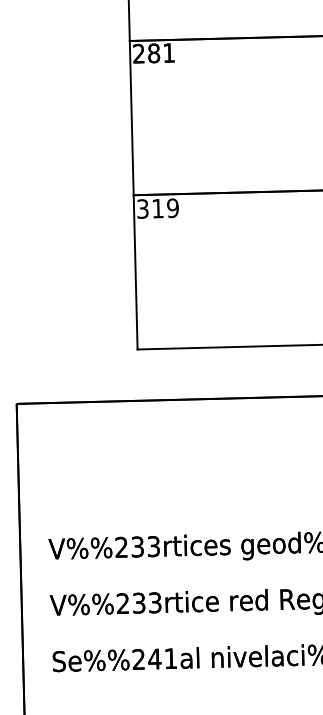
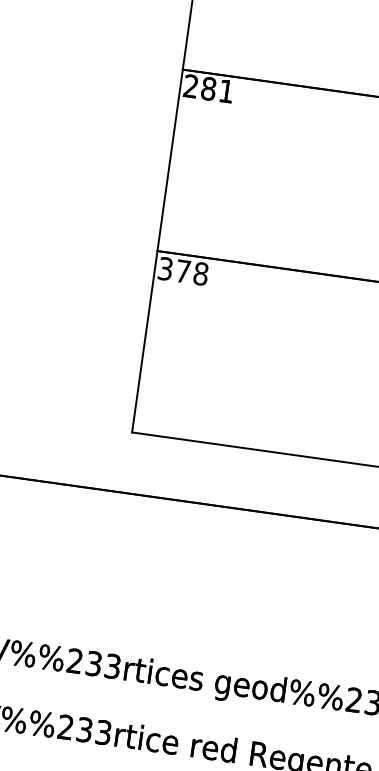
text: (165, 208) -> (192, 272), 319 -> 378

